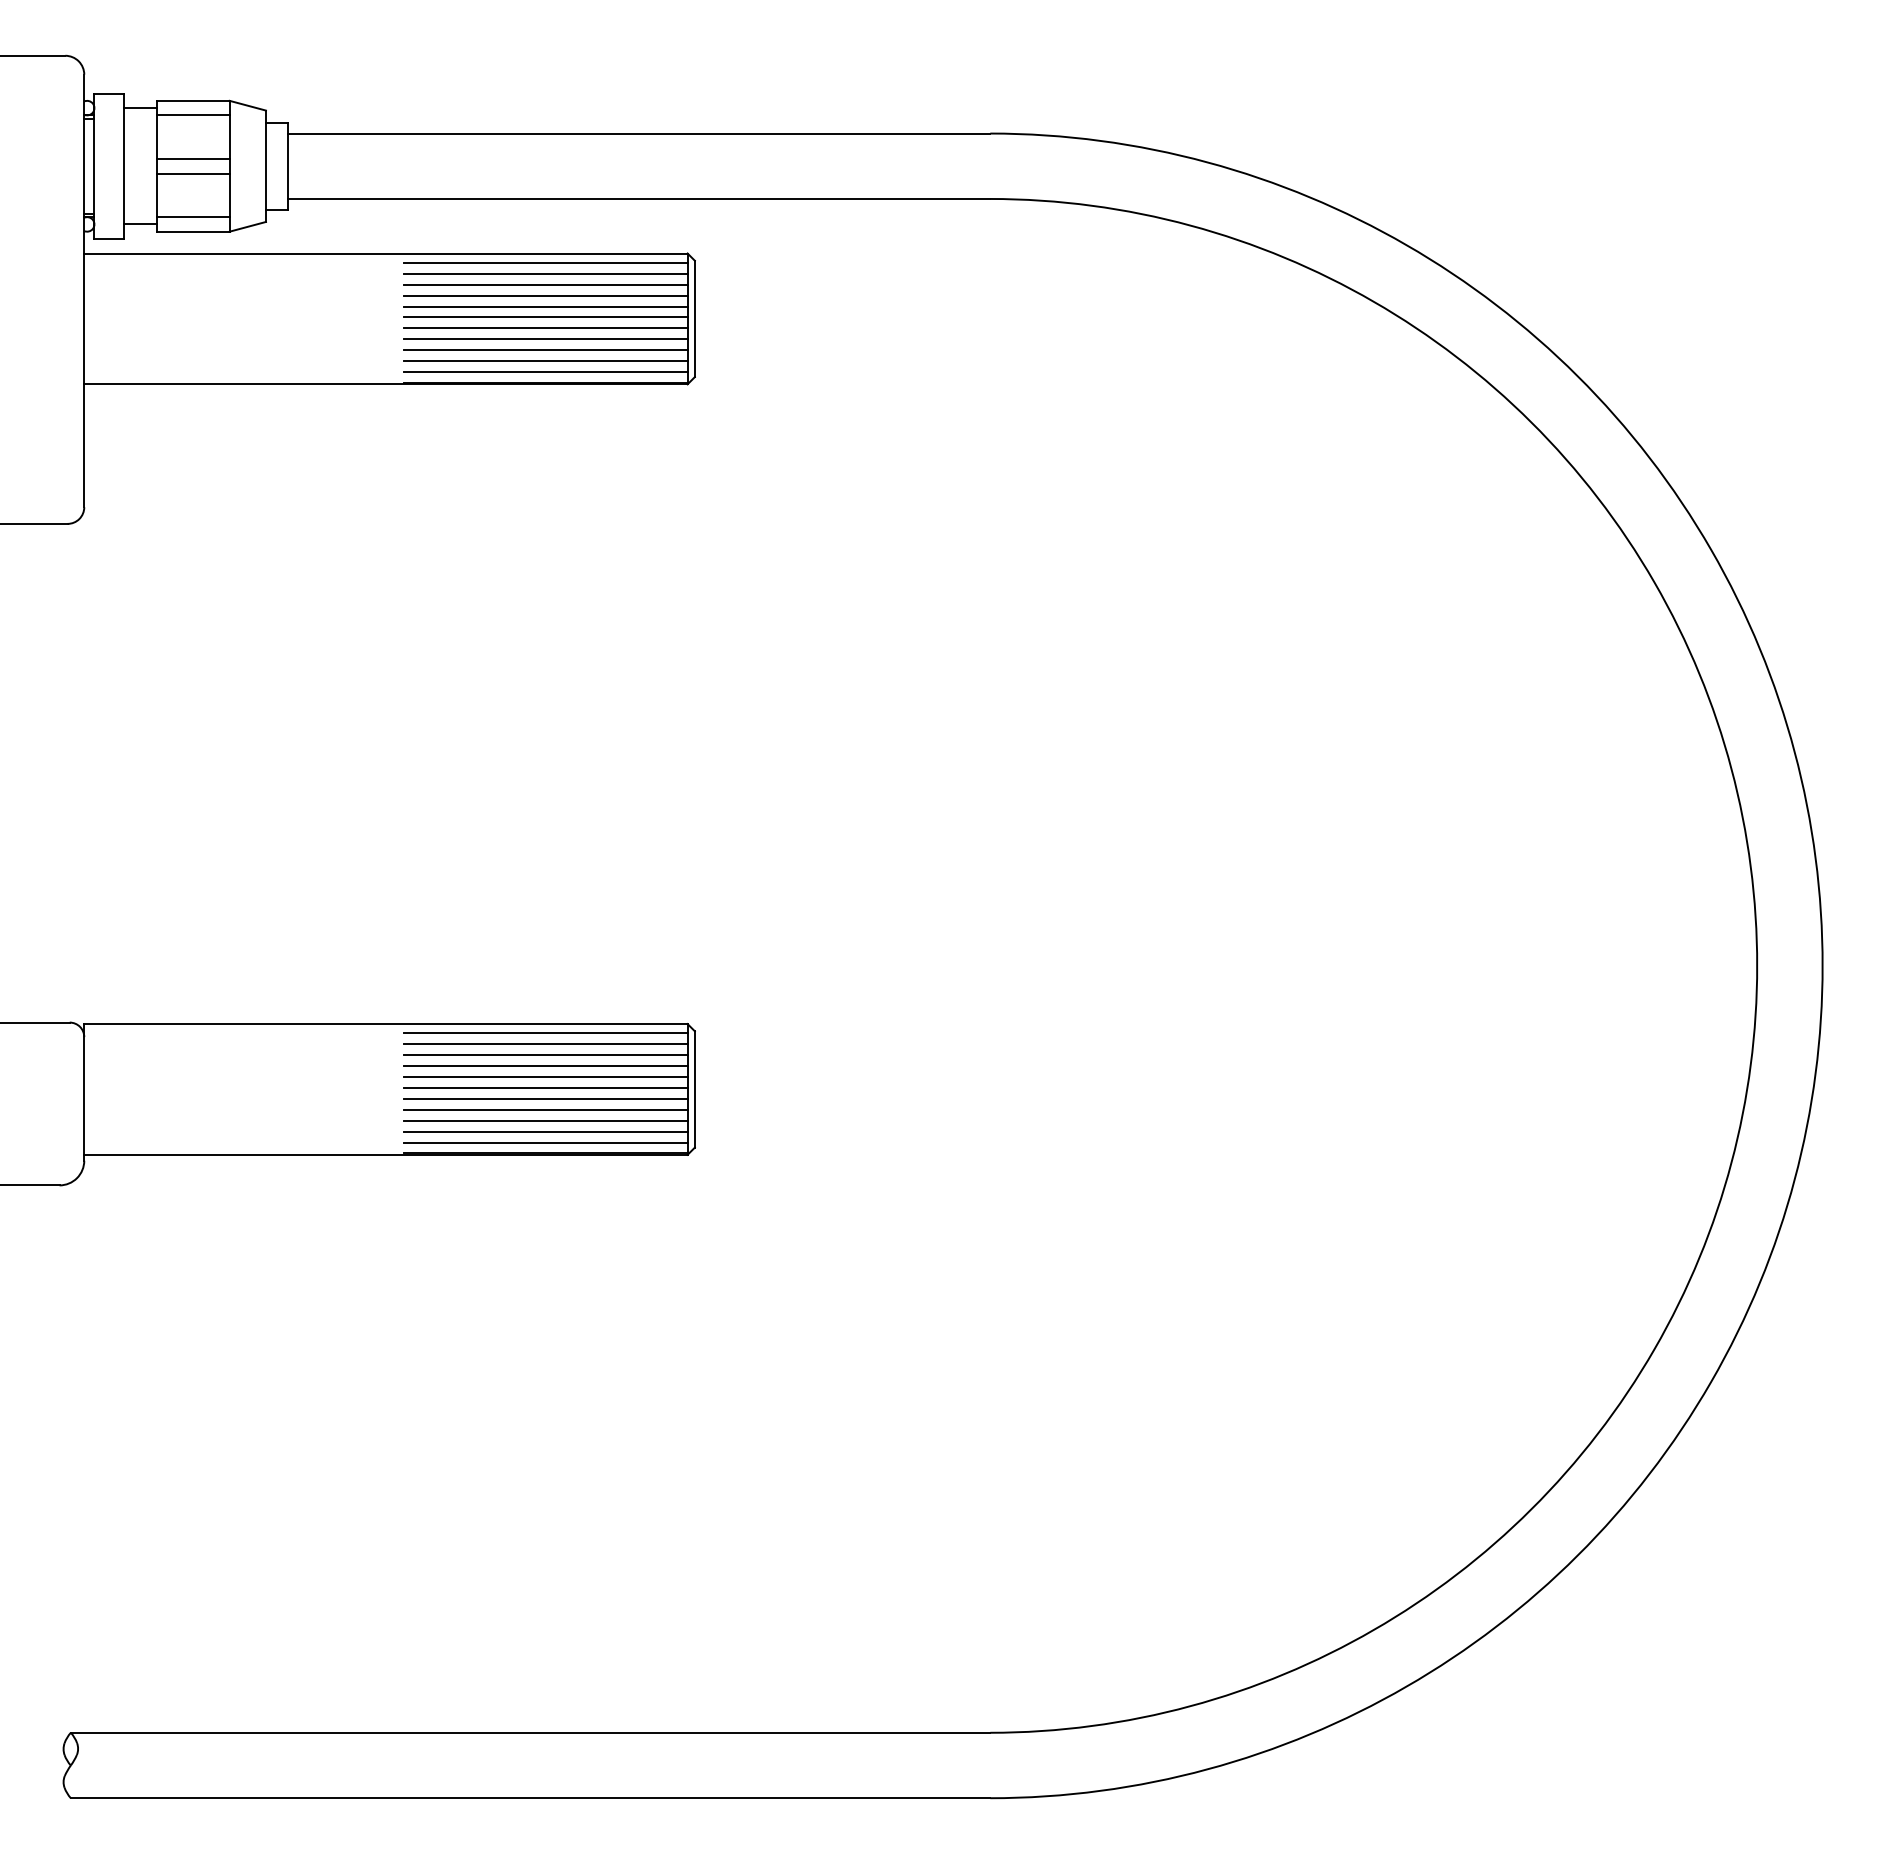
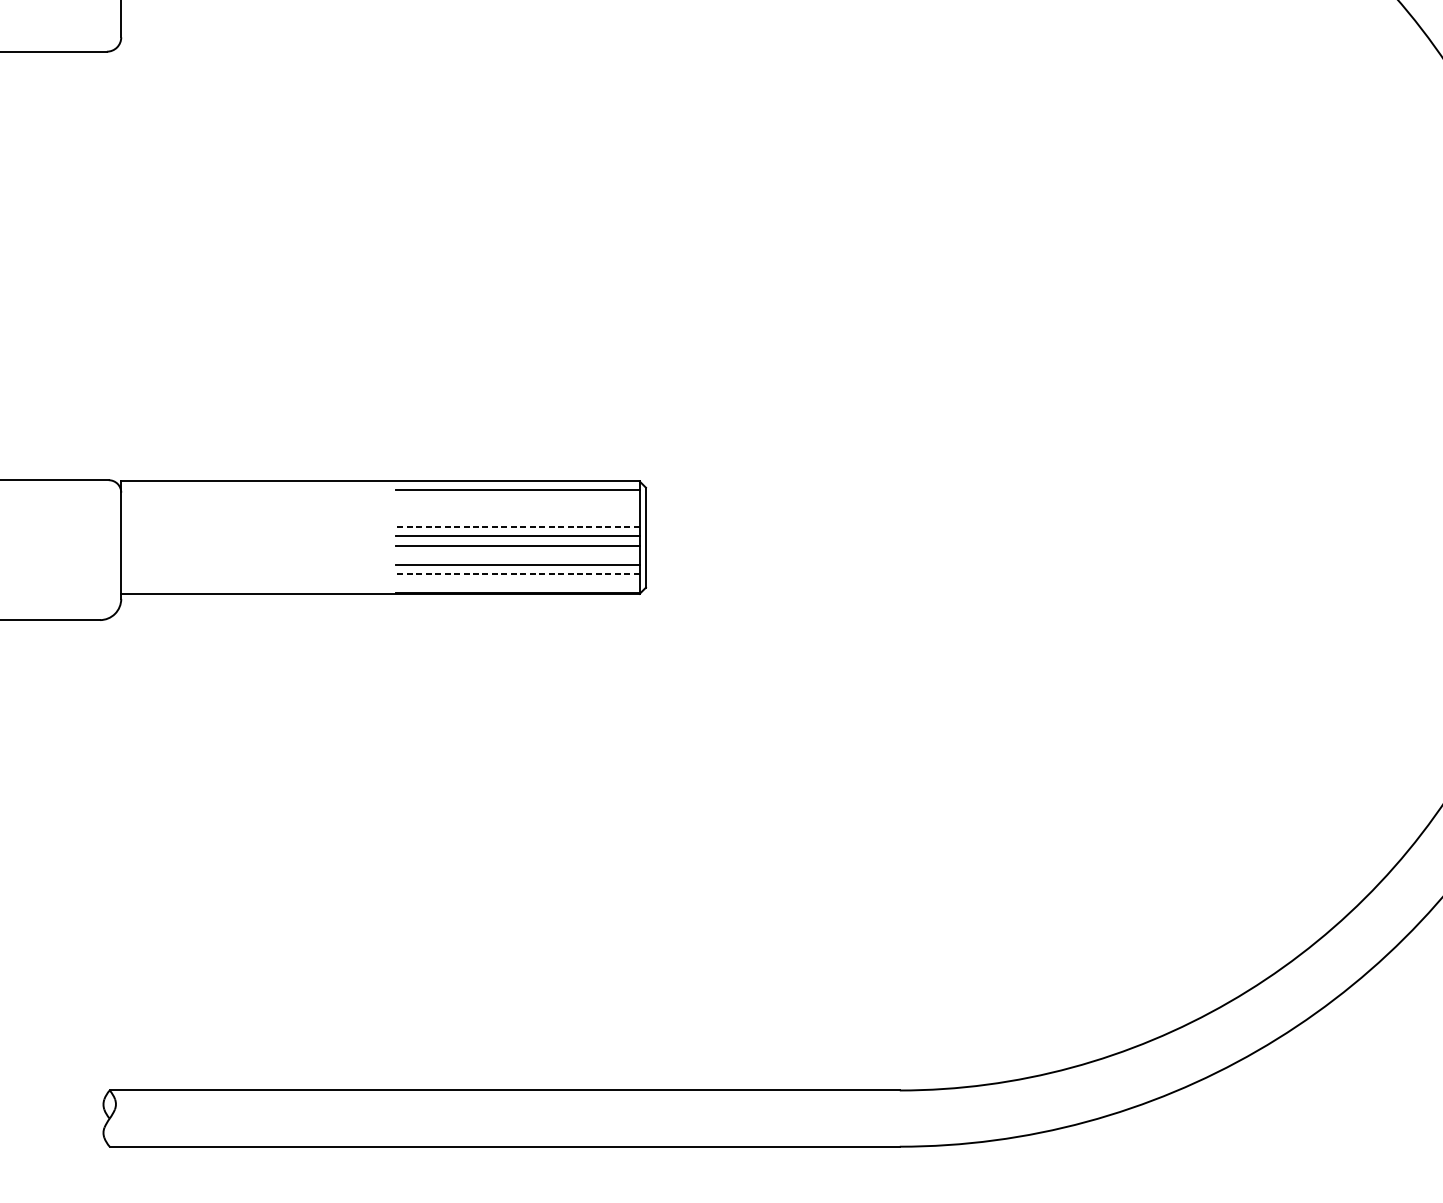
line: (545, 1044) -> (517, 499), removed
line: (545, 1055) -> (517, 508), removed
line: (545, 1066) -> (517, 517), removed
line: (545, 1077) -> (517, 527), solid -> dashed
line: (545, 1109) -> (517, 554), removed
line: (545, 1131) -> (517, 573), solid -> dashed
line: (545, 1142) -> (517, 583), removed

